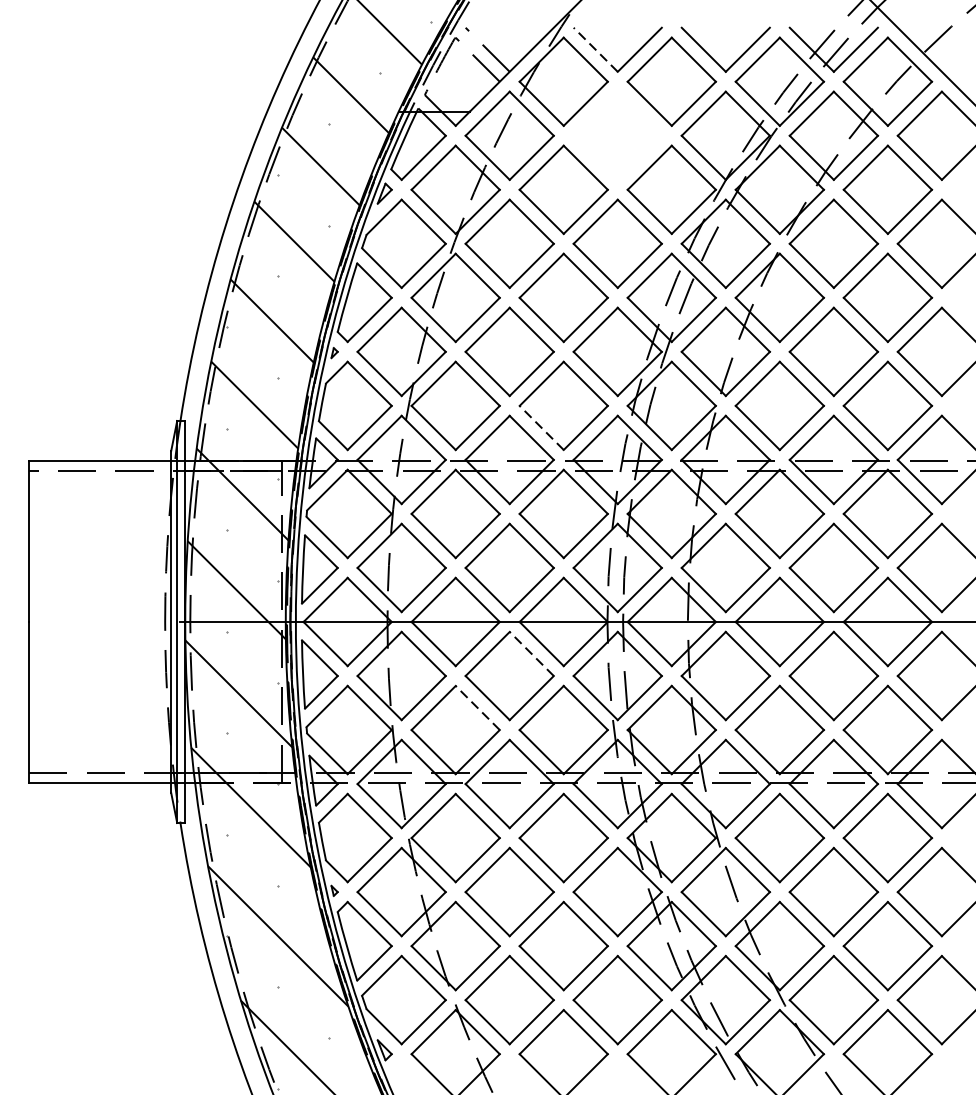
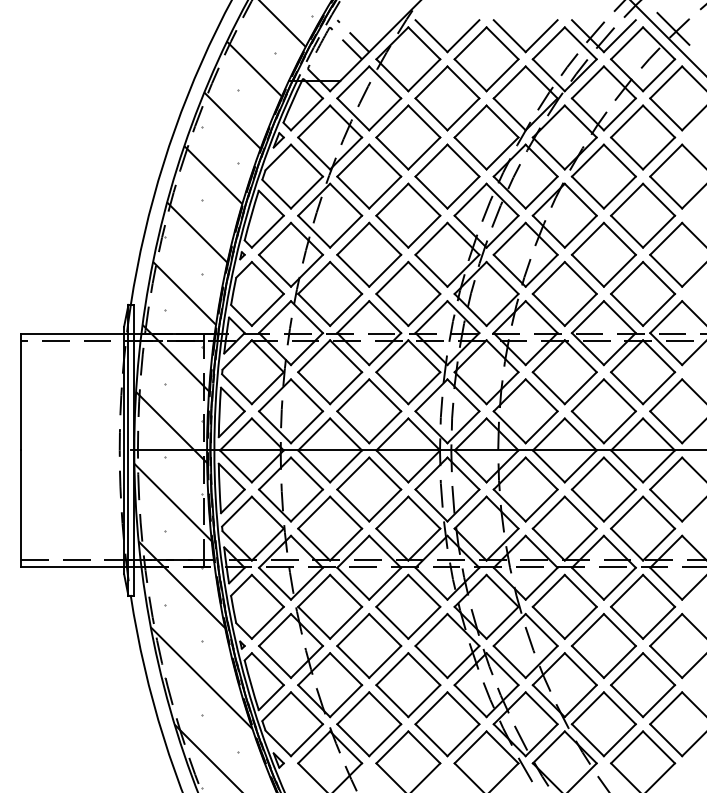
line: (929, 39) -> (673, 28), added
line: (595, 50) -> (431, 36), dashed -> solid
part: (617, 135) -> (447, 98), added
line: (541, 427) -> (392, 309), dashed -> solid
line: (532, 653) -> (385, 473), dashed -> solid
line: (478, 707) -> (346, 512), dashed -> solid

